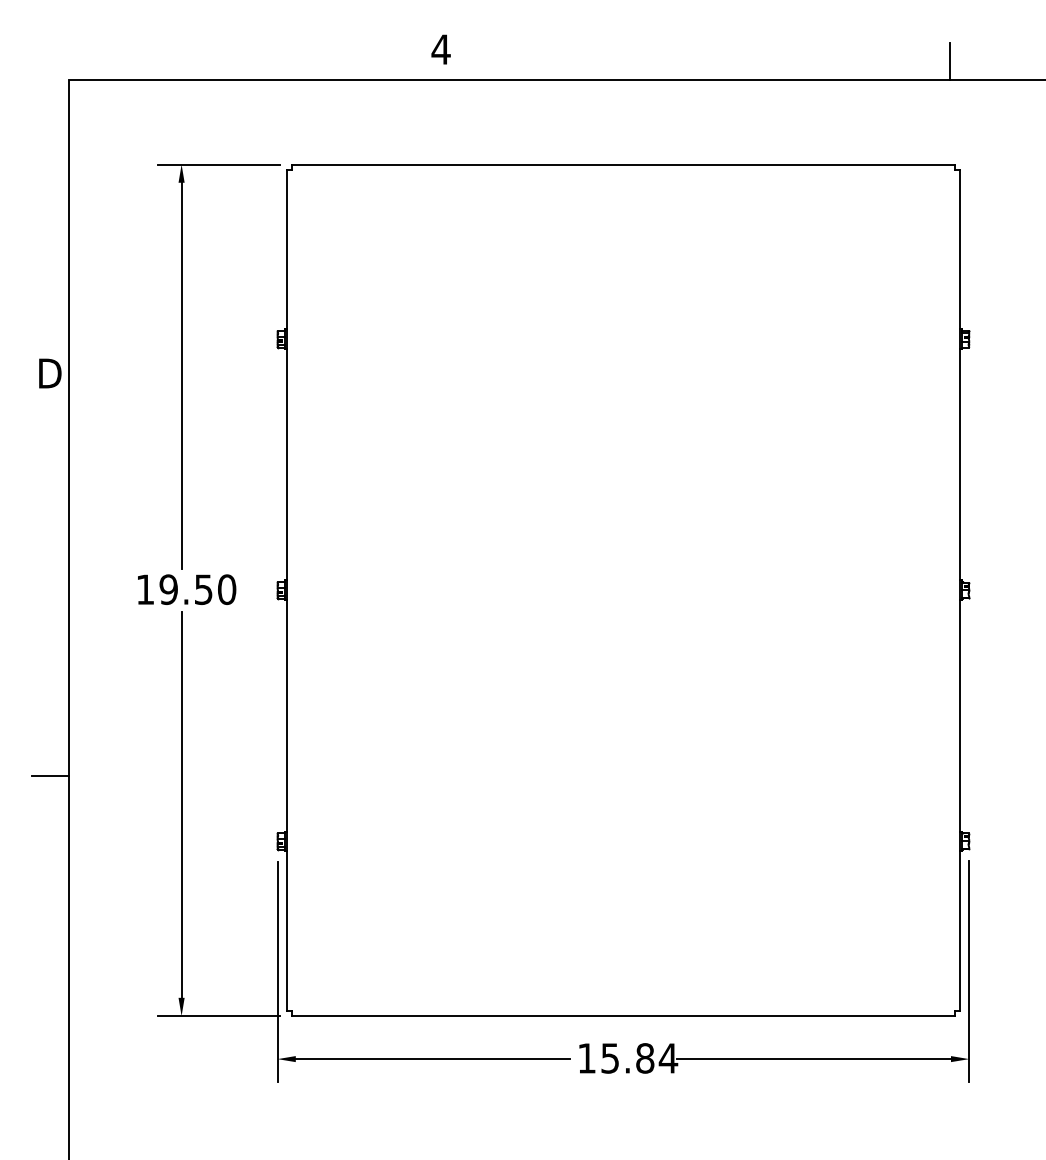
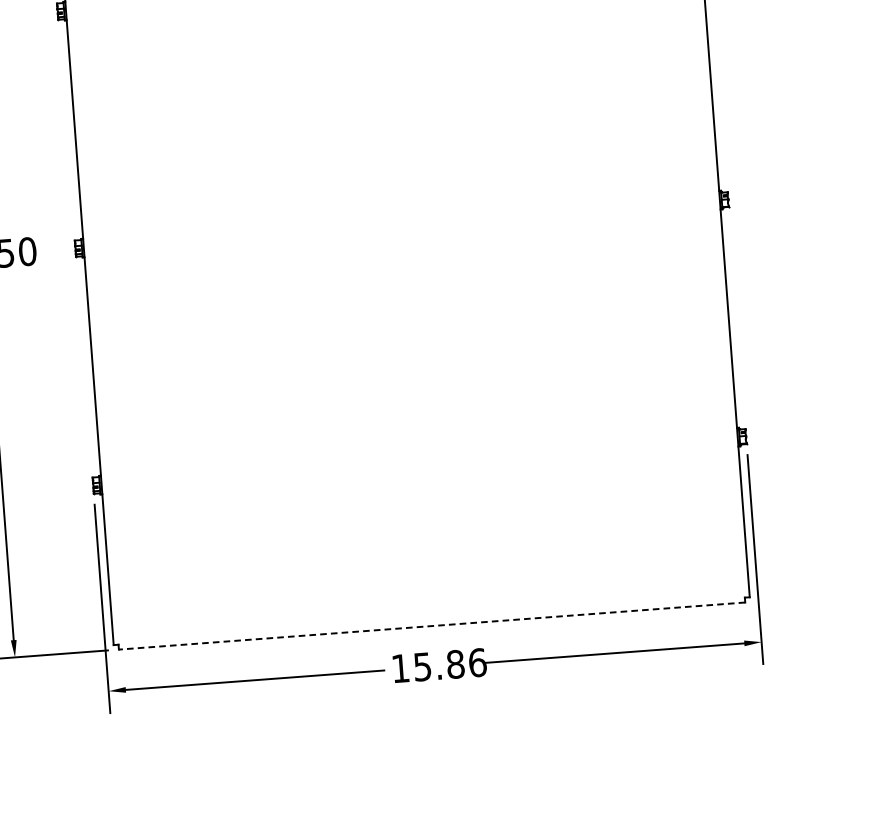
line: (623, 1016) -> (432, 626), solid -> dashed
text: (668, 1058) -> (477, 662), 15.84 -> 15.86

